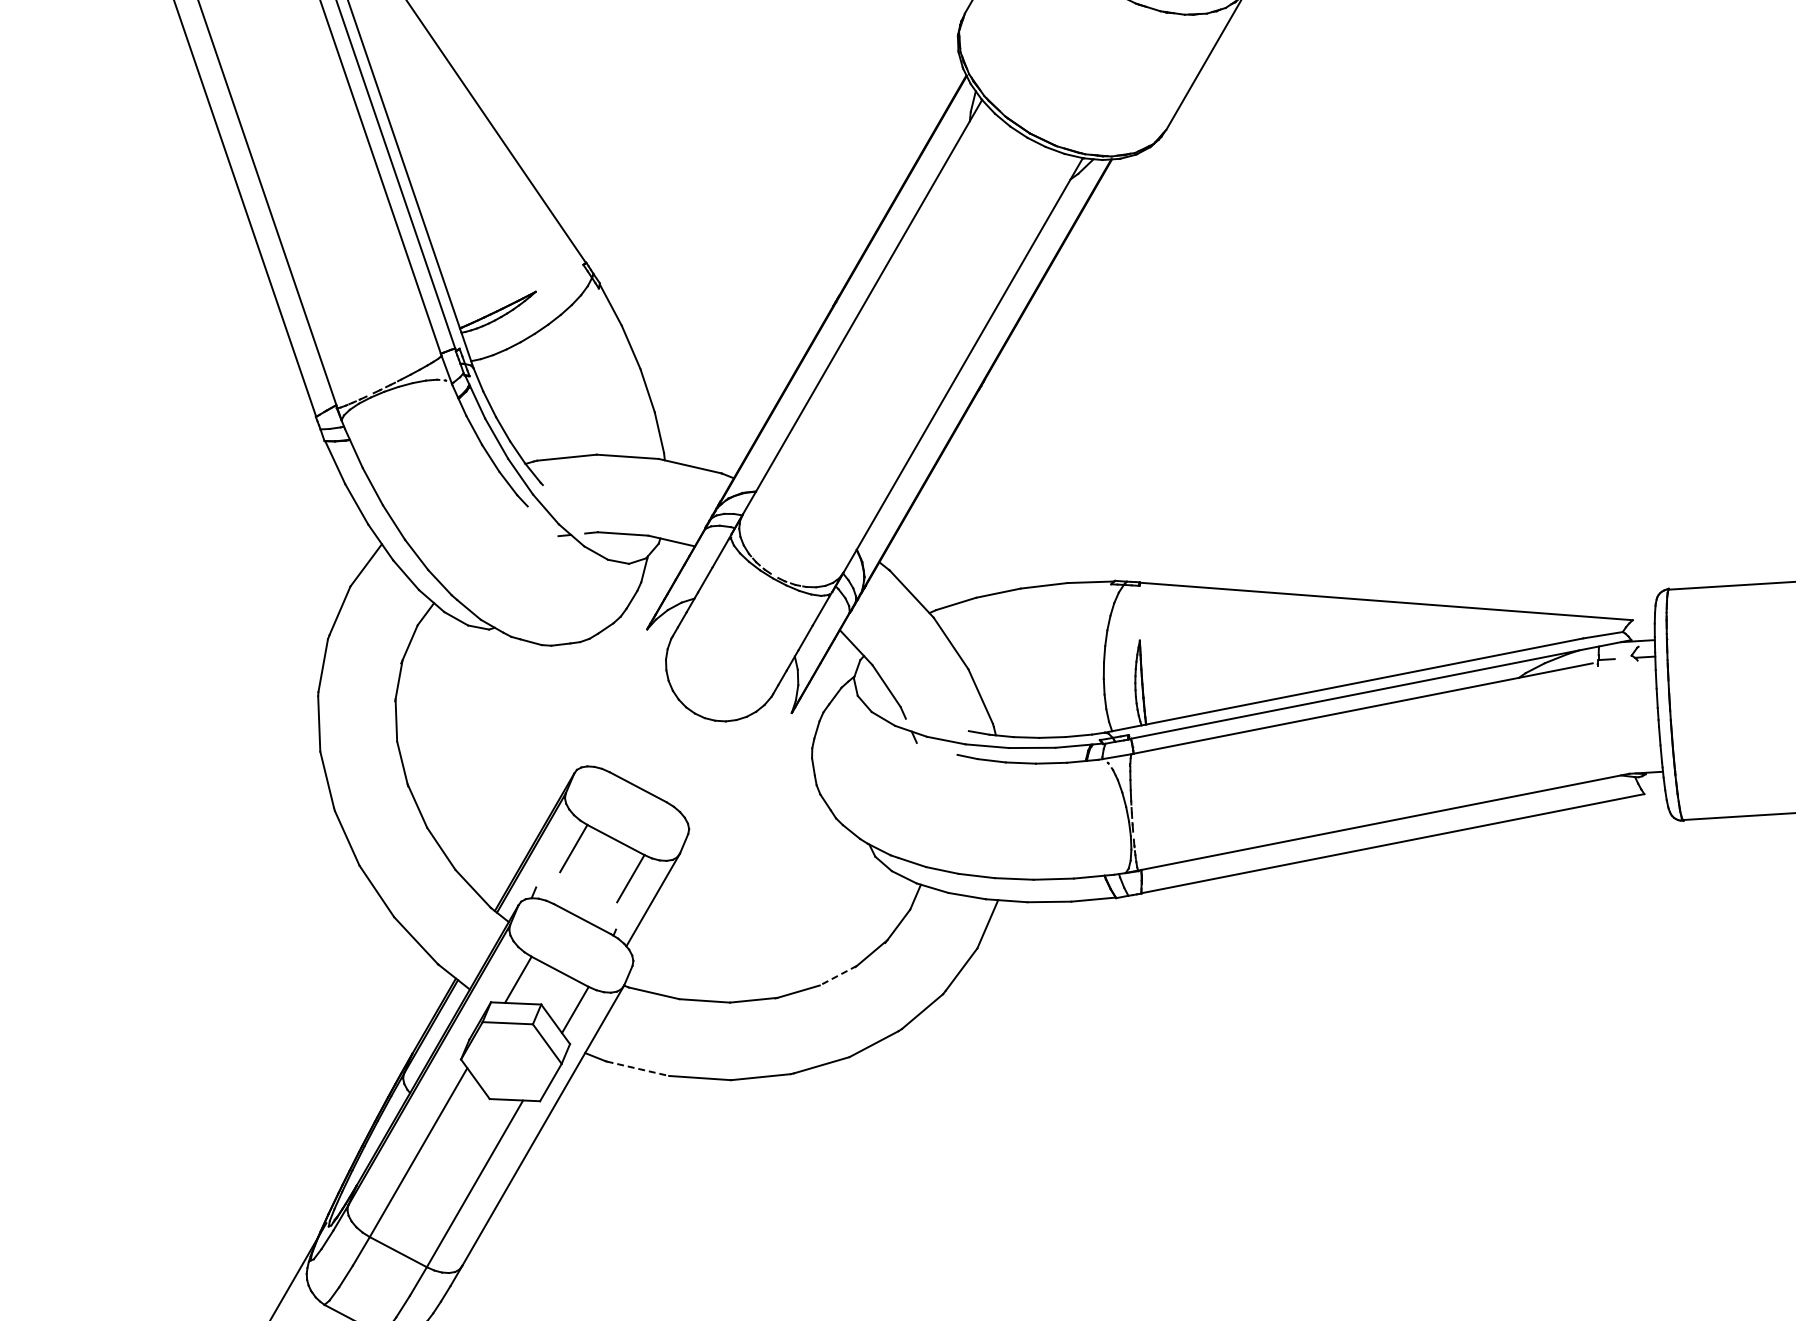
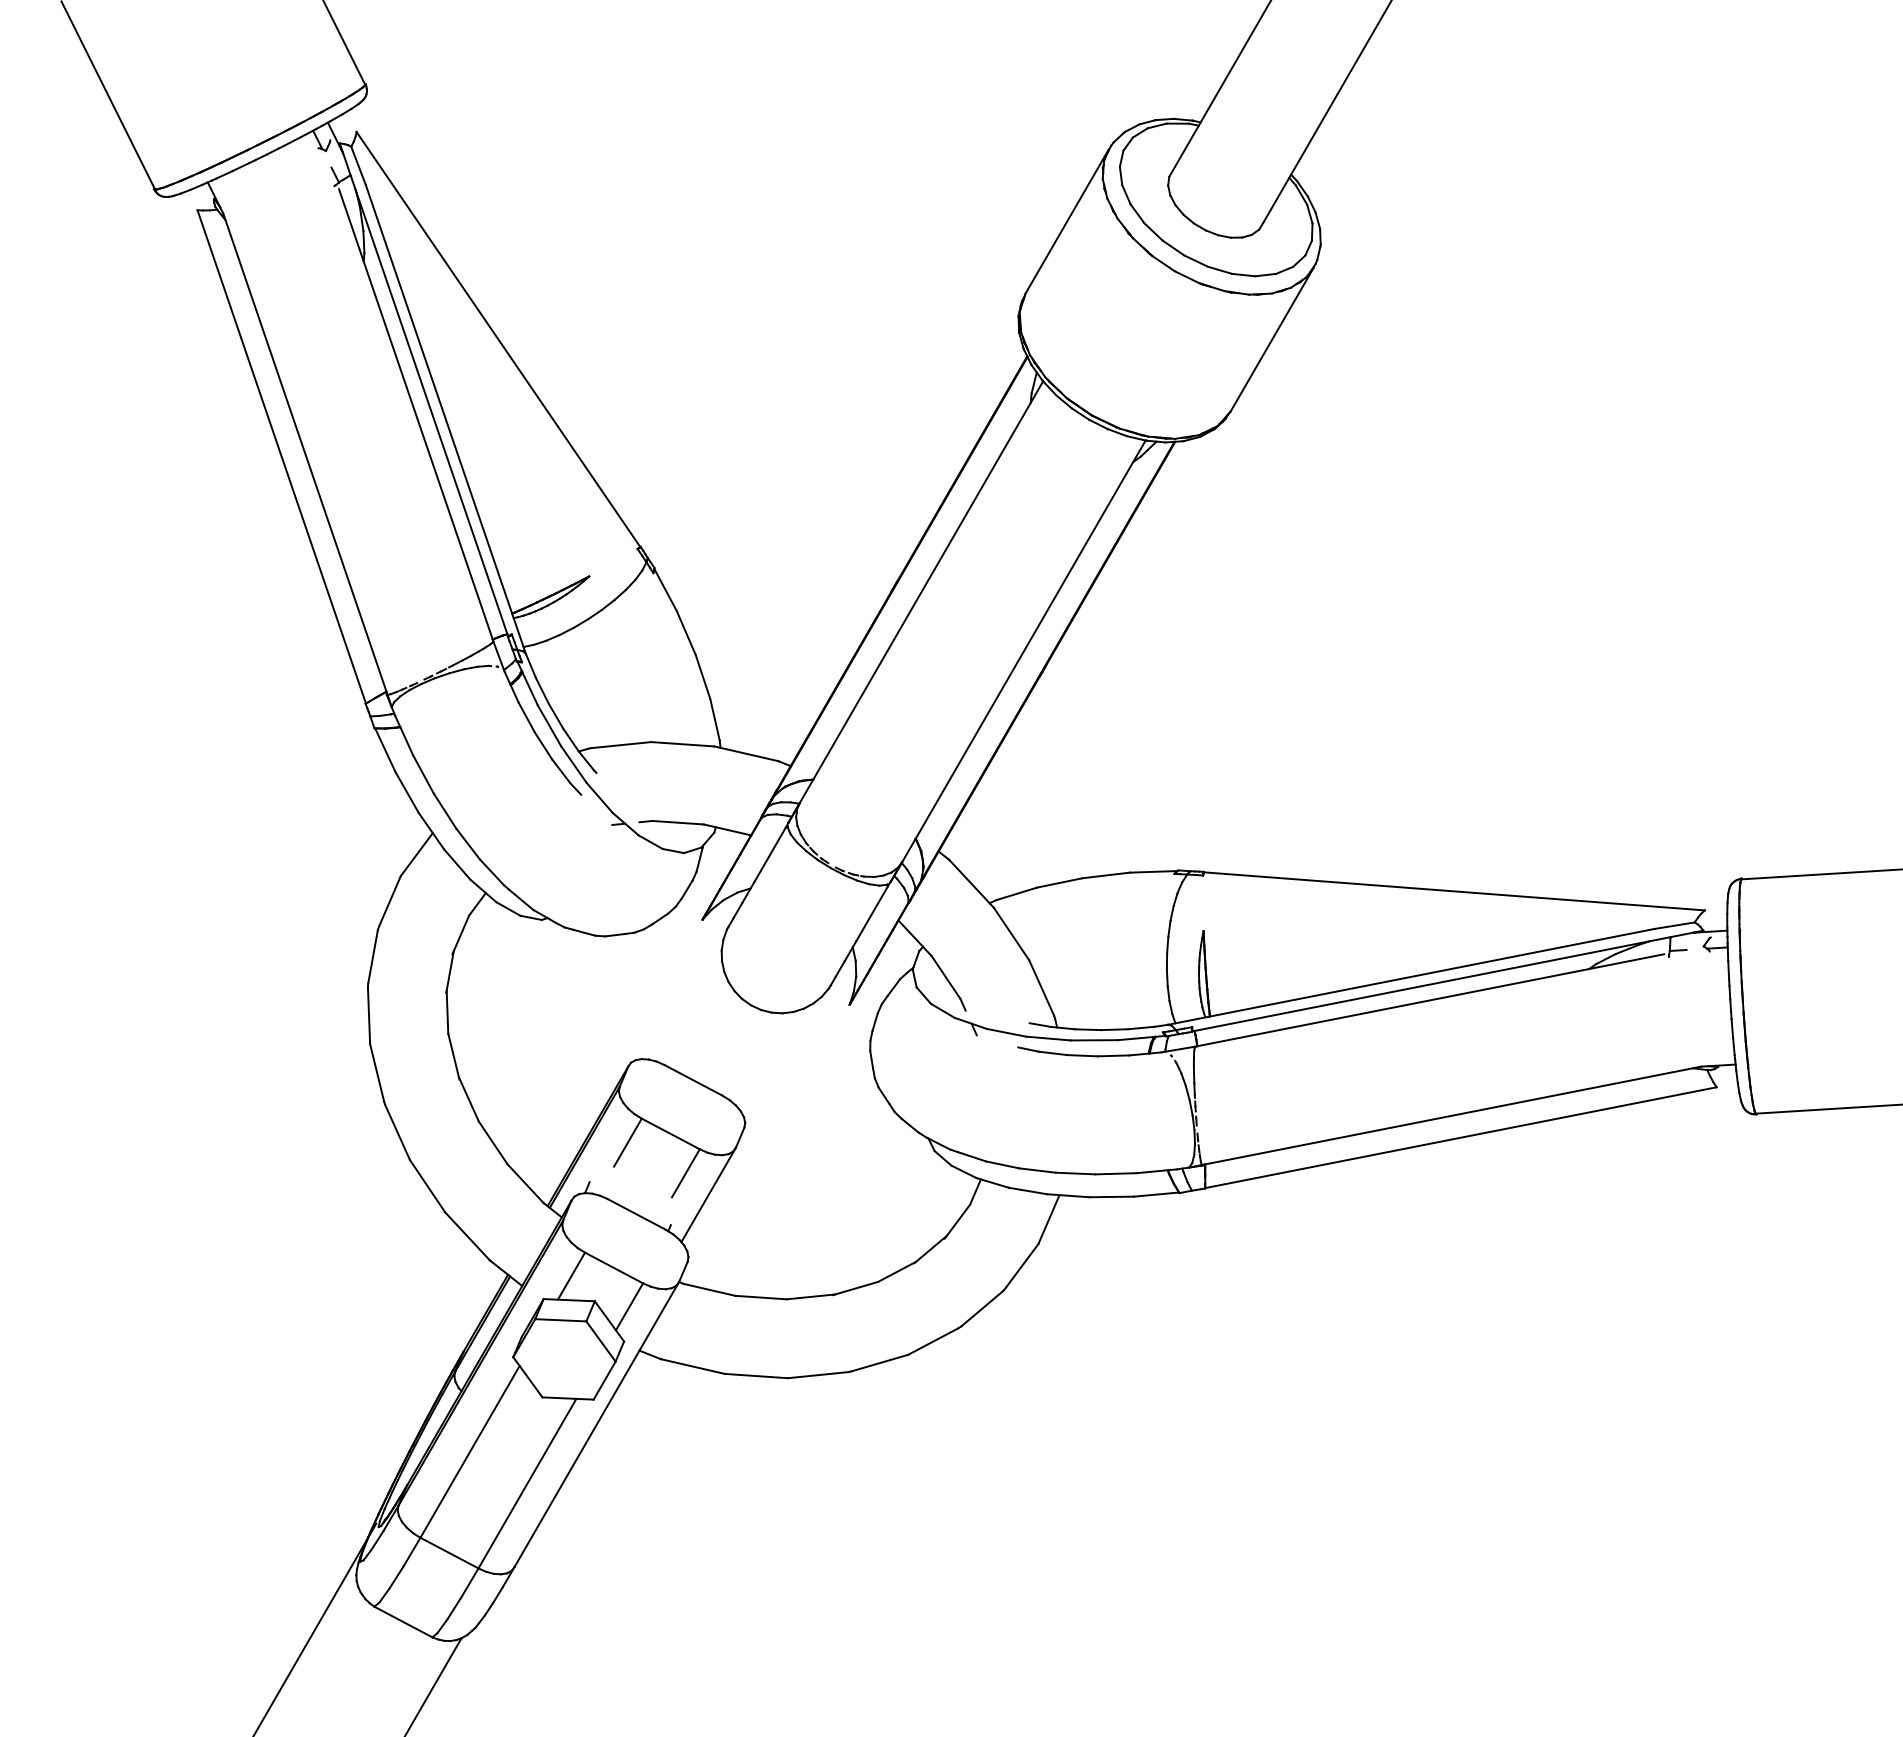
line: (837, 976) -> (896, 1272), dashed -> solid
line: (638, 1068) -> (693, 1366), dashed -> solid

